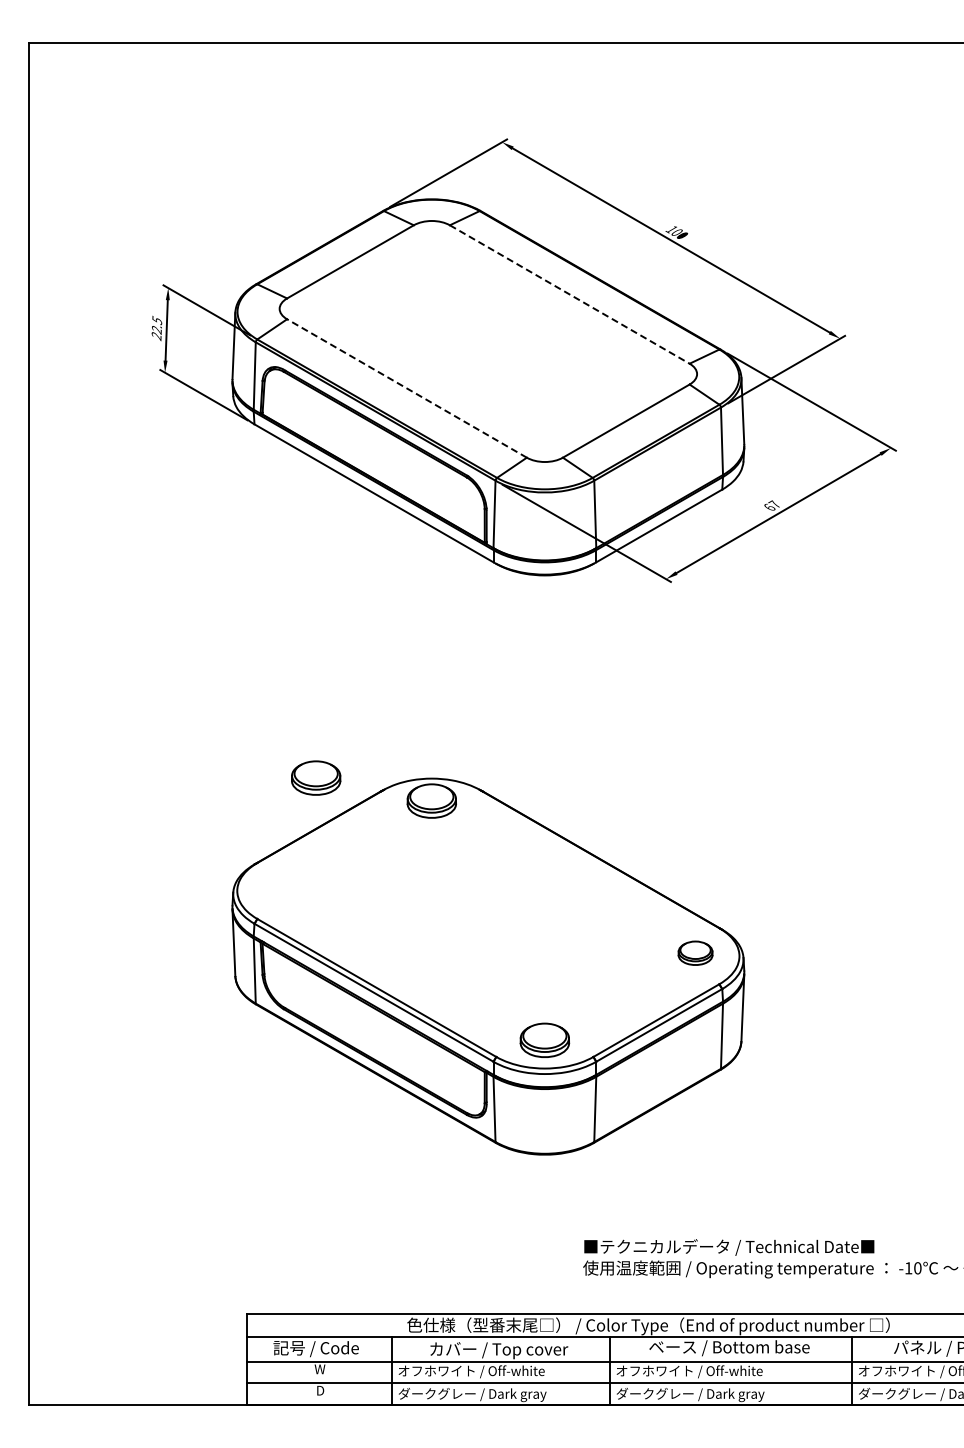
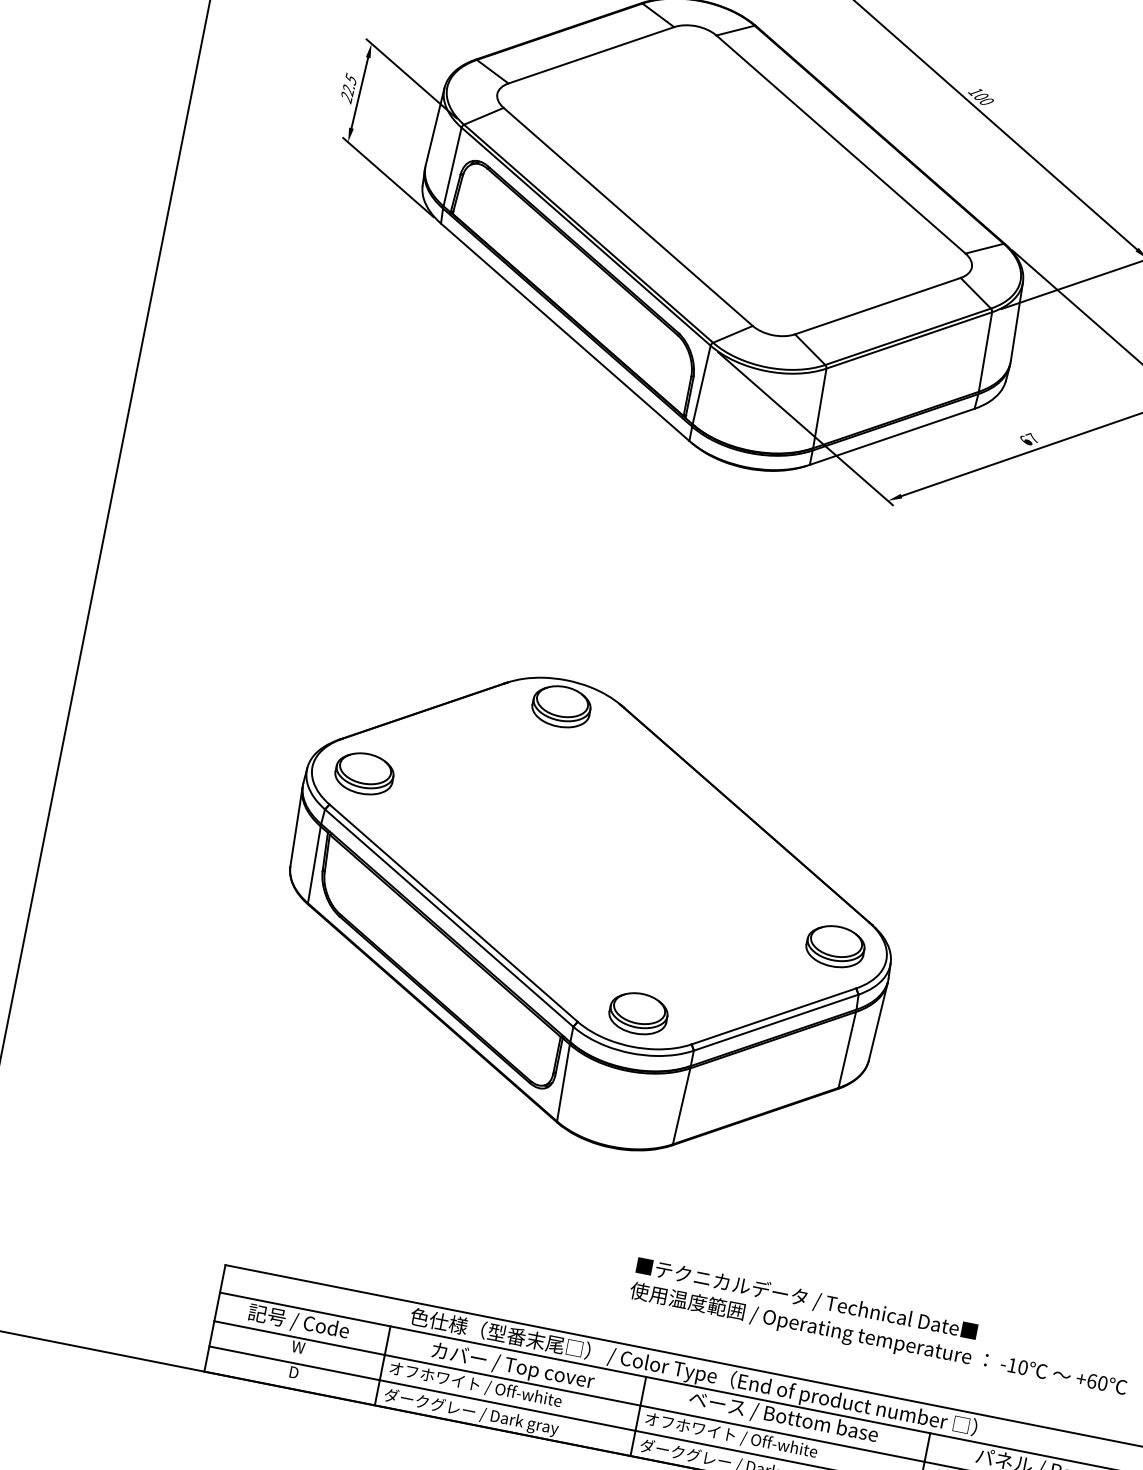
line: (570, 294) -> (841, 144), dashed -> solid
line: (406, 388) -> (627, 216), dashed -> solid
part: (316, 777) -> (365, 773), moved
part: (695, 952) -> (835, 945), size x1.43

